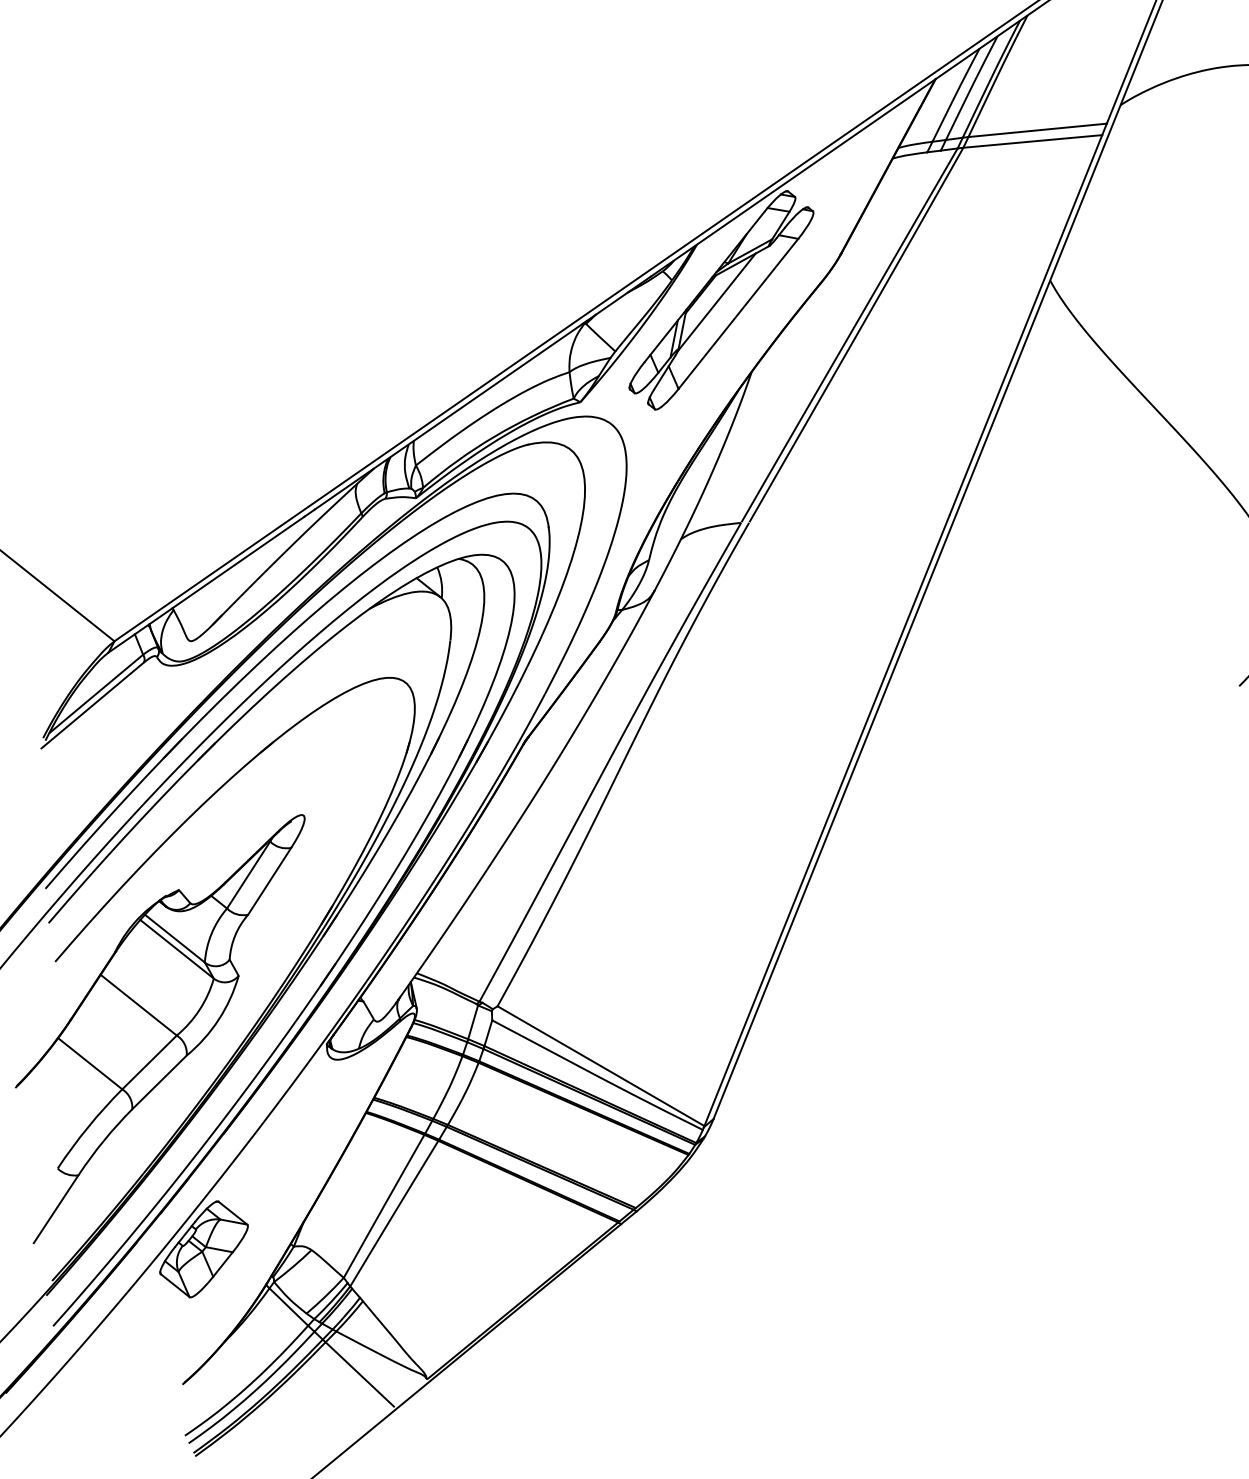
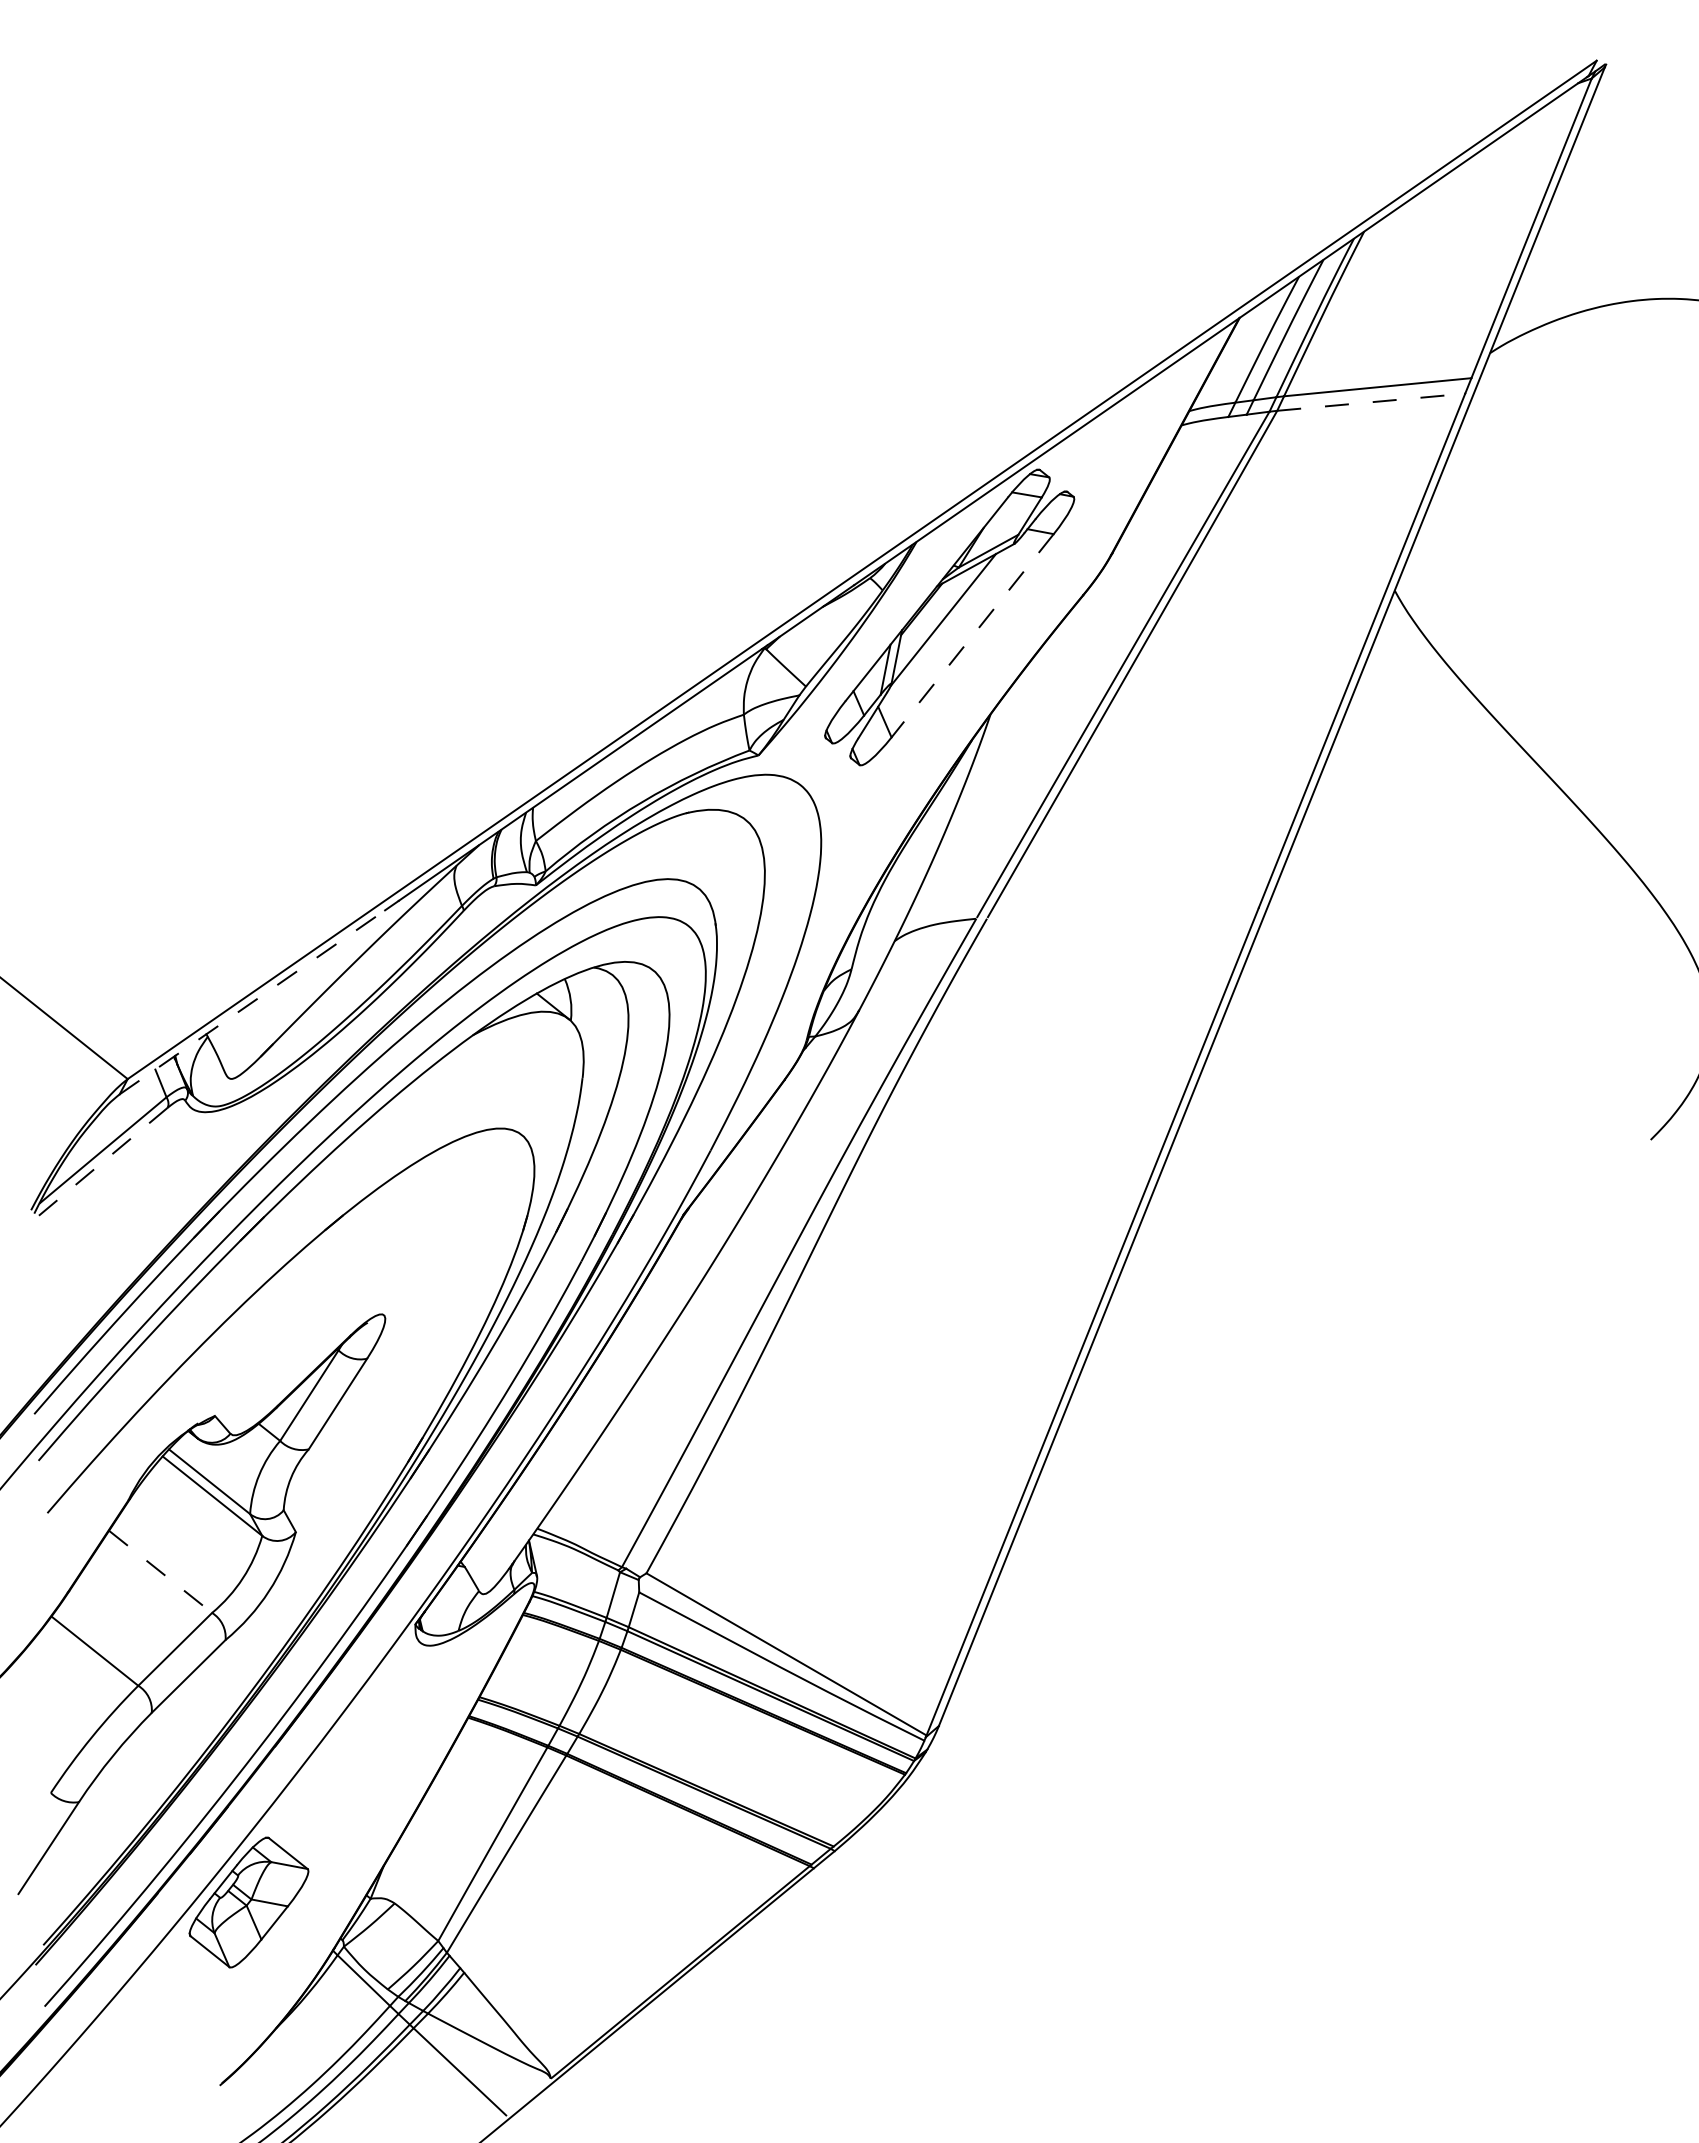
line: (1033, 141) -> (1371, 402), solid -> dashed
line: (738, 314) -> (972, 636), solid -> dashed
line: (206, 584) -> (252, 1002), solid -> dashed
line: (92, 705) -> (97, 1166), solid -> dashed
line: (138, 1004) -> (160, 1571), solid -> dashed

